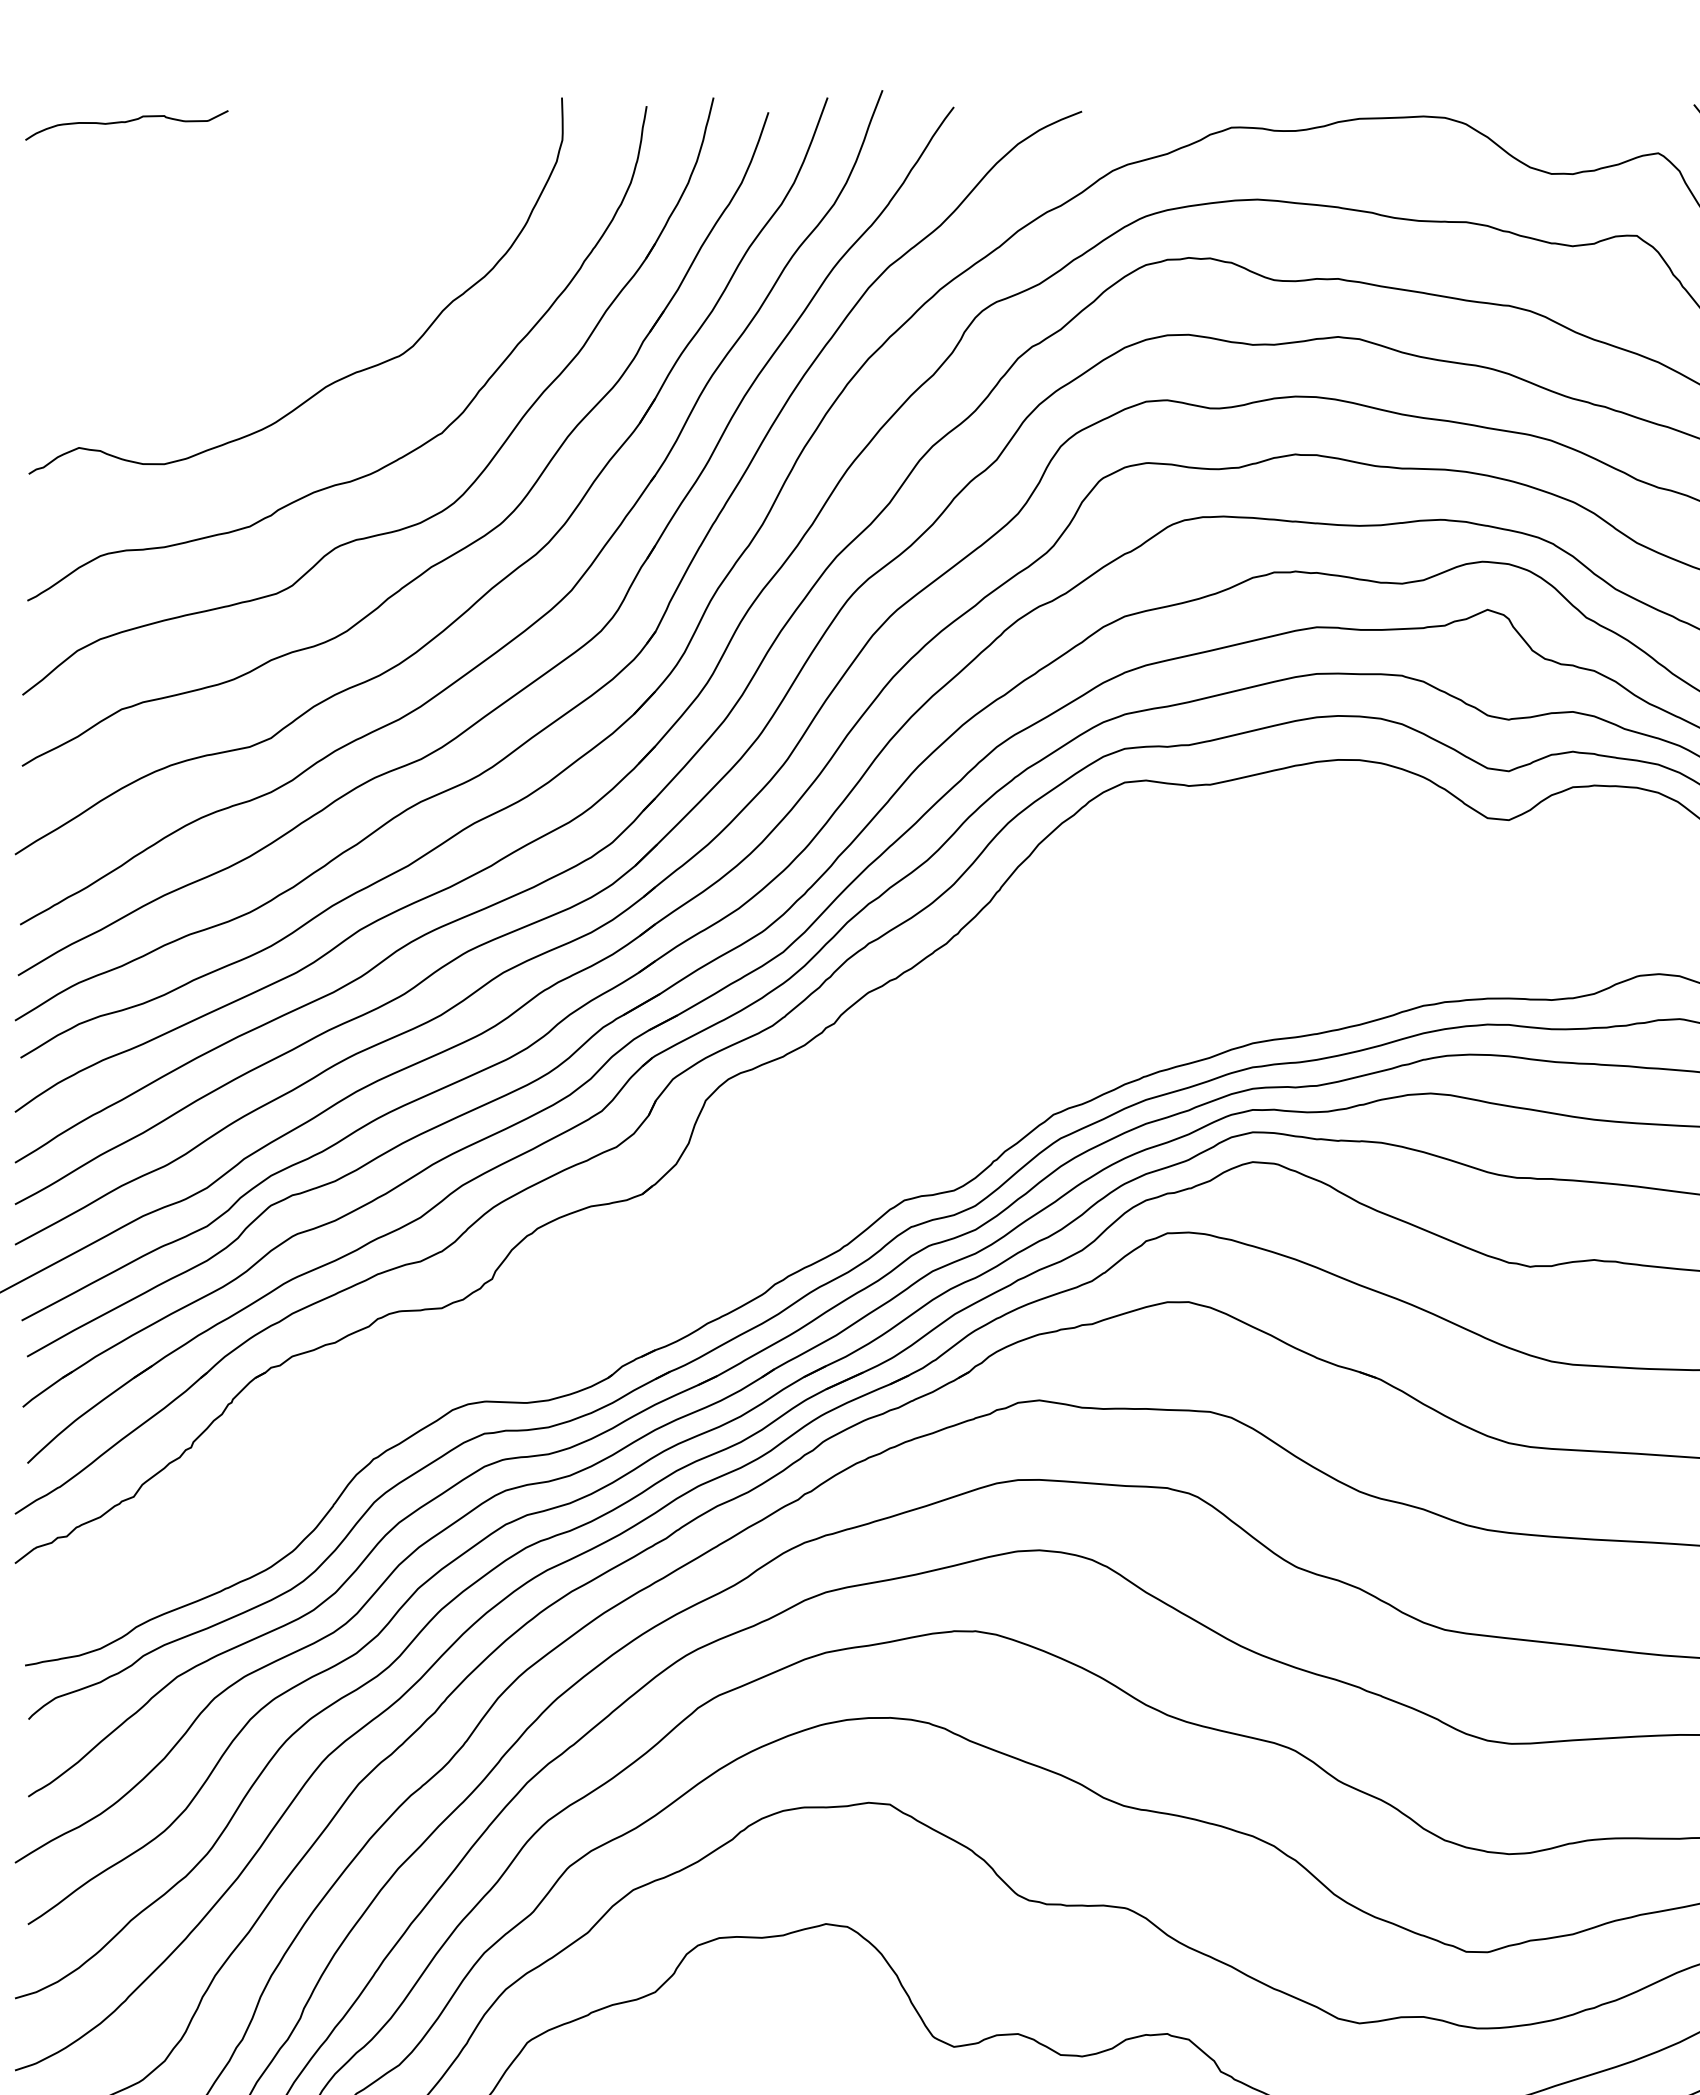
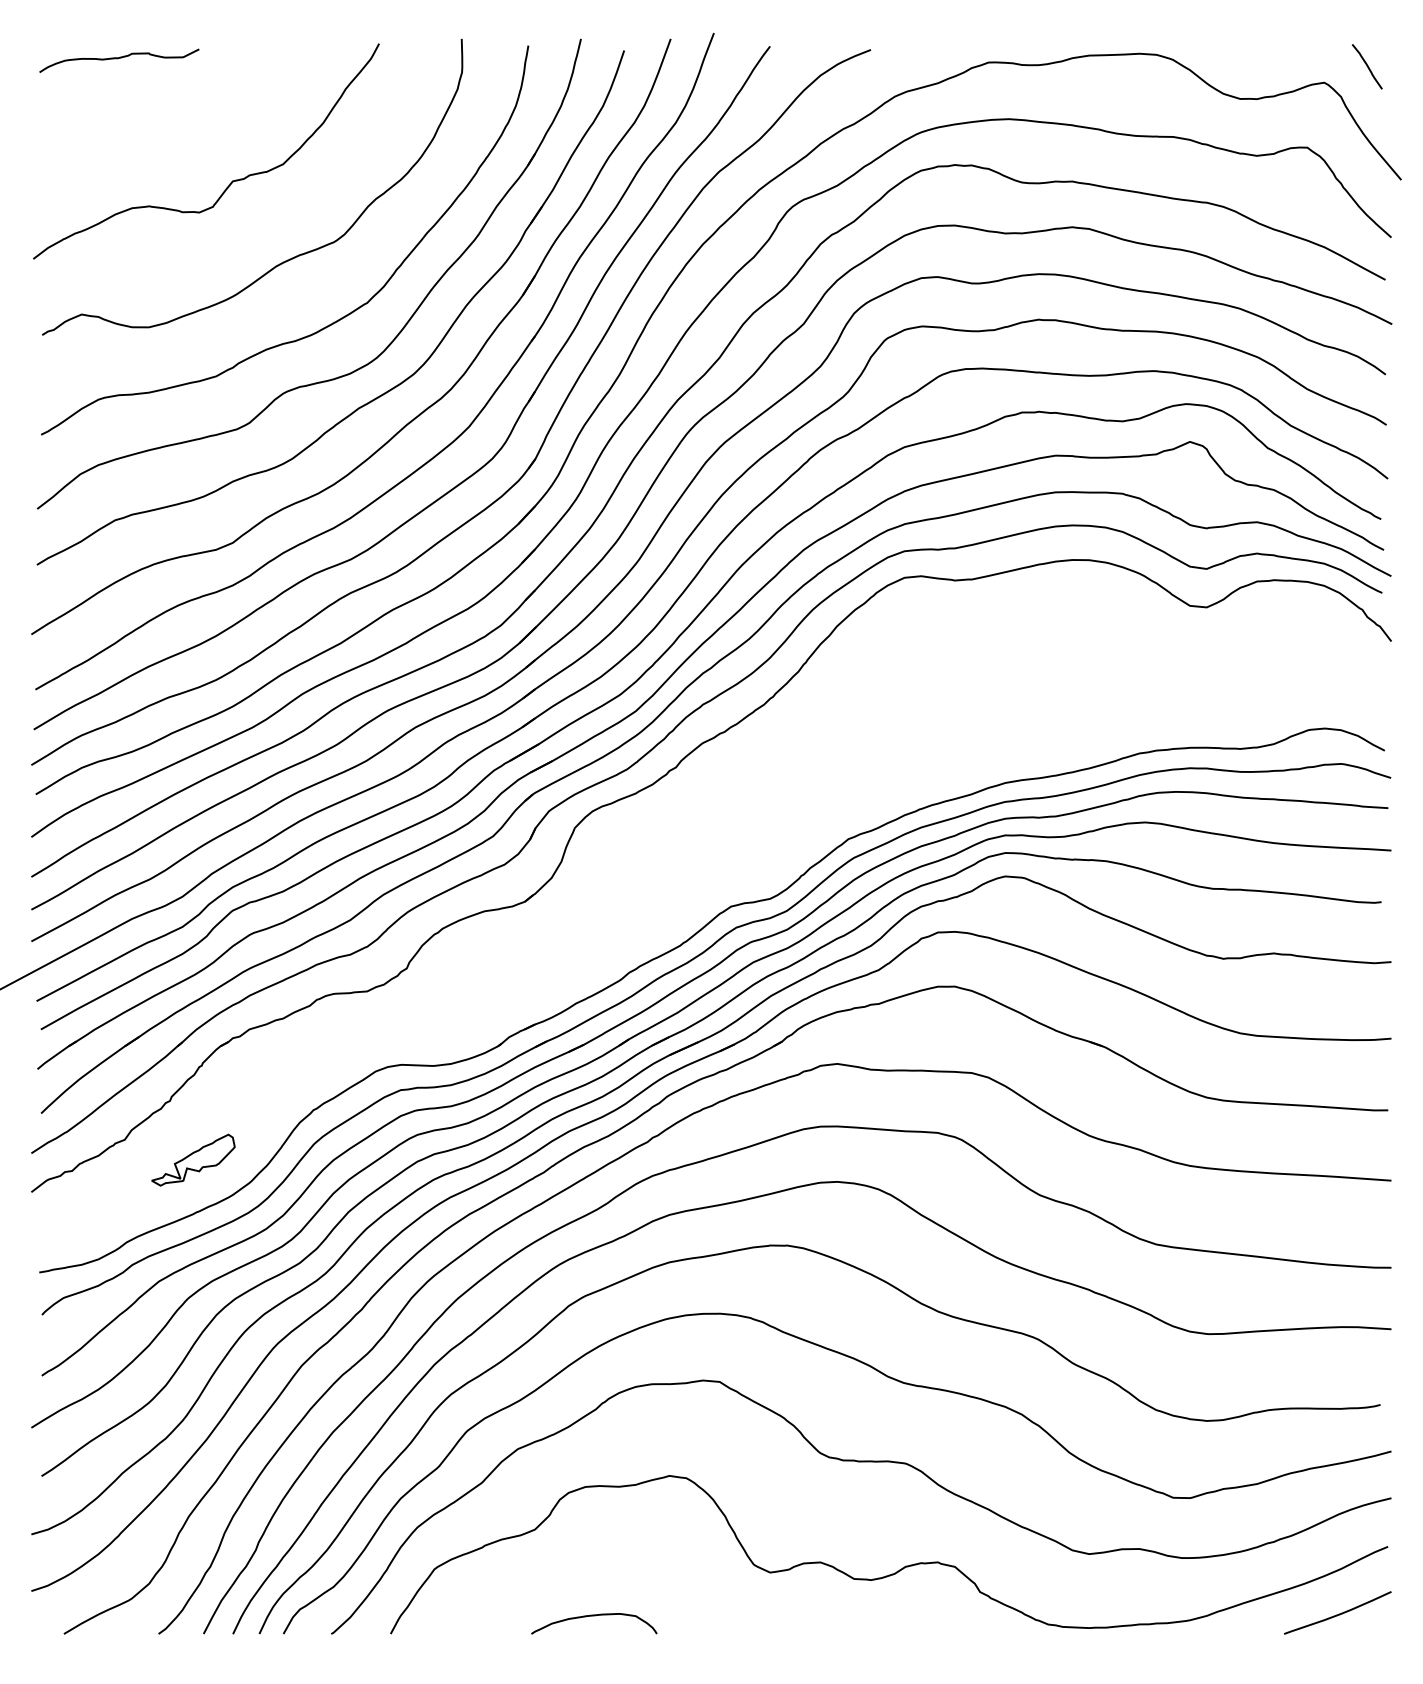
curve: (270, 277) -> (232, 180), added
part: (221, 1521) -> (193, 1159), added

